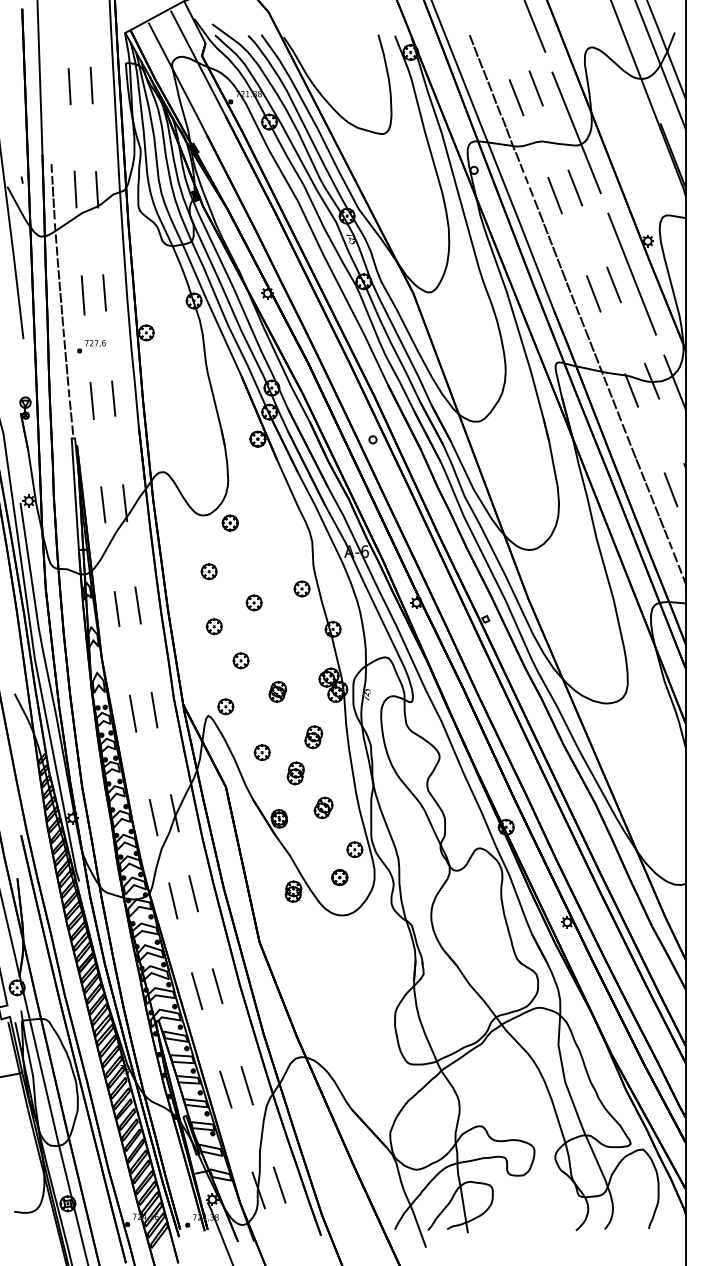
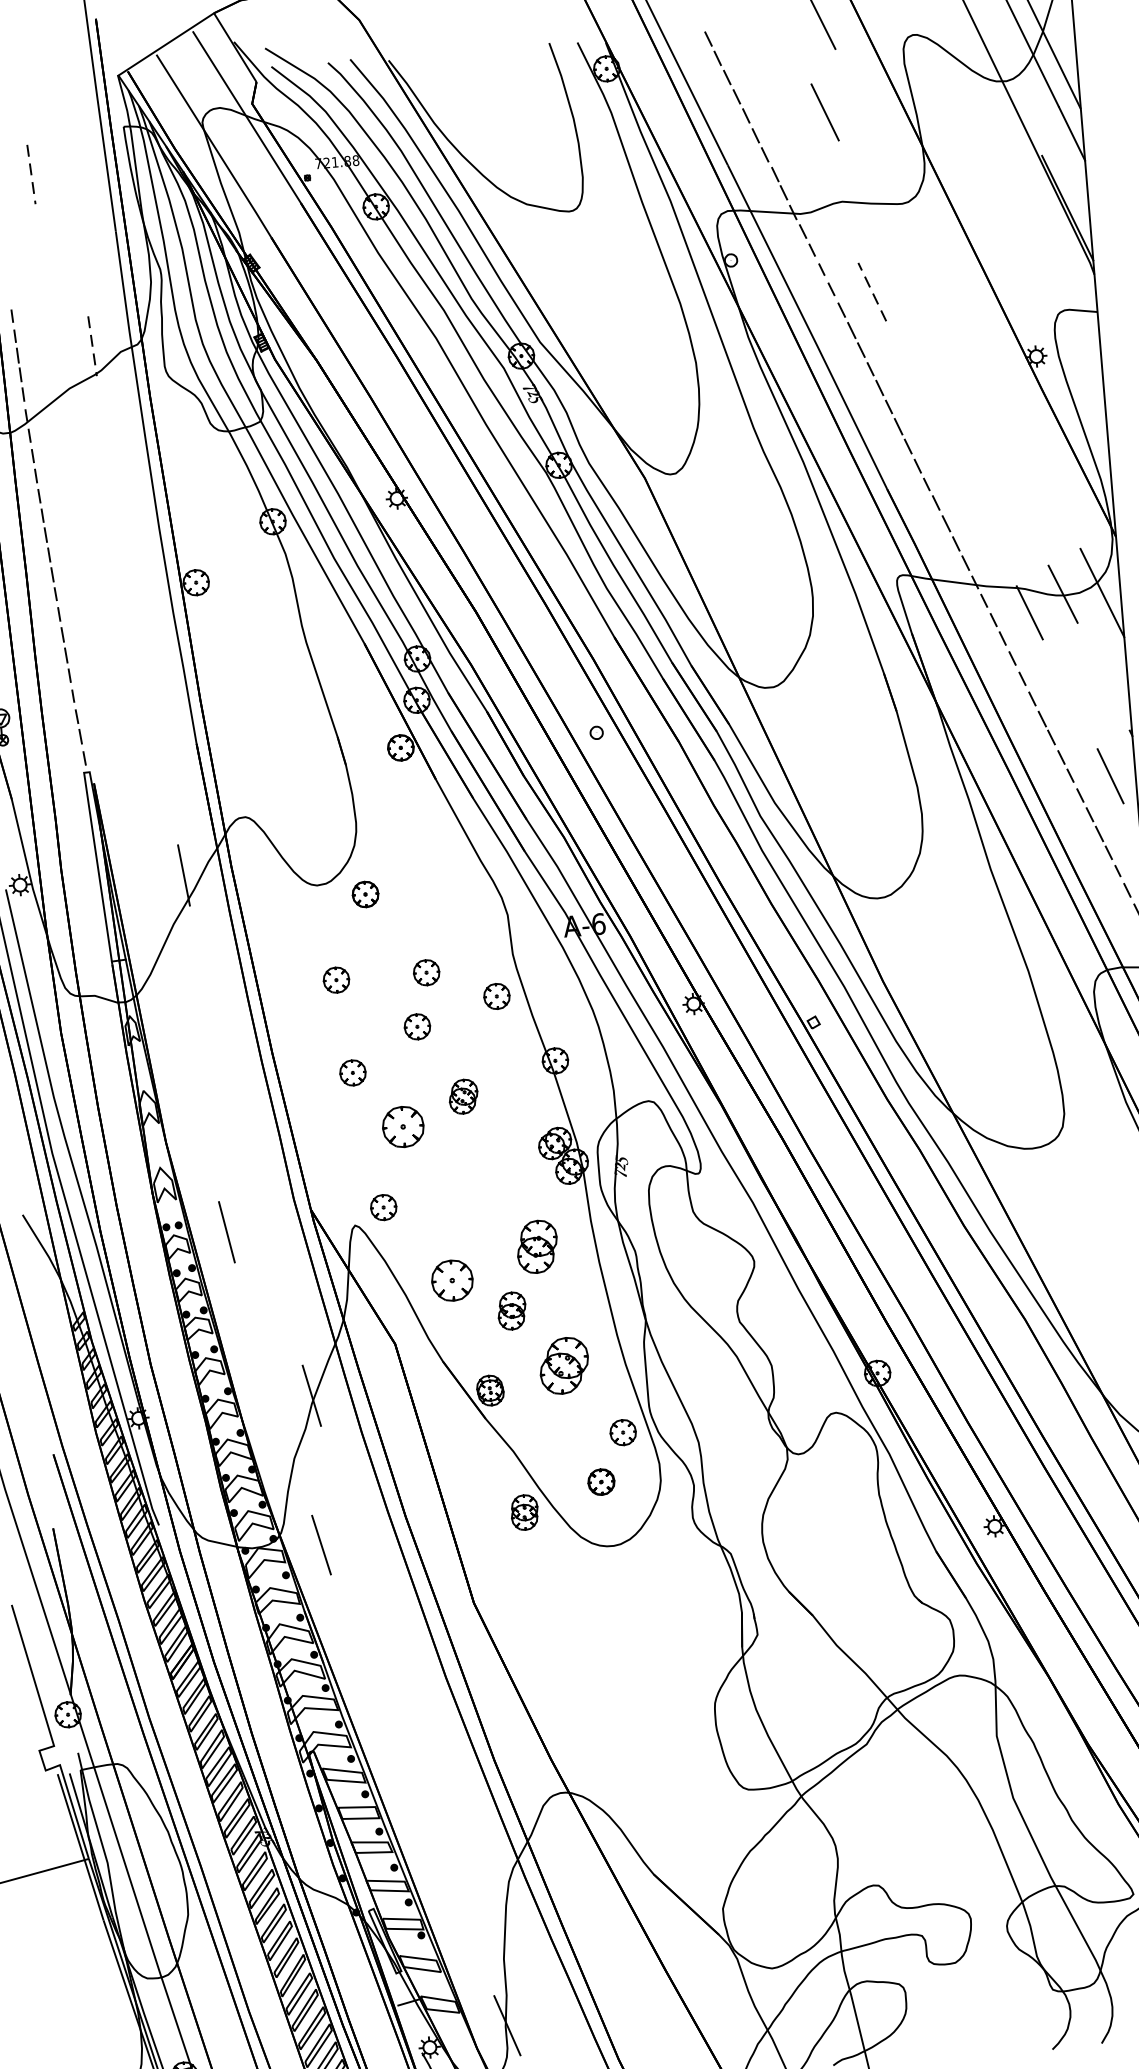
line: (91, 85) -> (68, 169), removed
line: (69, 86) -> (31, 174), solid -> dashed
line: (516, 97) -> (792, 130), removed
line: (576, 132) -> (899, 181), removed
line: (575, 187) -> (905, 275), removed
line: (75, 189) -> (55, 348), removed
line: (97, 189) -> (93, 345), solid -> dashed
line: (555, 195) -> (872, 291), solid -> dashed
line: (632, 273) -> (1014, 413), removed
line: (613, 284) -> (984, 435), removed
line: (104, 292) -> (119, 519), removed
line: (593, 293) -> (951, 453), removed
line: (82, 295) -> (82, 528), removed
part: (91, 346) -> (104, 613), removed
line: (113, 398) -> (149, 698), removed
line: (91, 400) -> (112, 705), removed
line: (103, 504) -> (147, 880), removed
part: (261, 571) -> (425, 972), added
line: (137, 605) -> (219, 1047), removed
line: (116, 609) -> (184, 1057), removed
part: (240, 660) -> (402, 1126), size x1.6
part: (277, 691) -> (463, 1096), moved
line: (154, 710) -> (262, 1223), removed
part: (313, 737) -> (537, 1247), size x1.4
part: (261, 752) -> (450, 1280), size x1.6
part: (323, 807) -> (563, 1365), size x1.6
line: (153, 817) -> (276, 1405), removed
line: (193, 893) -> (354, 1529), removed
line: (217, 986) -> (408, 1684), removed
line: (197, 991) -> (375, 1695), removed
line: (246, 1085) -> (471, 1848), removed
line: (225, 1089) -> (436, 1858), removed
line: (279, 1184) -> (541, 2012), removed

